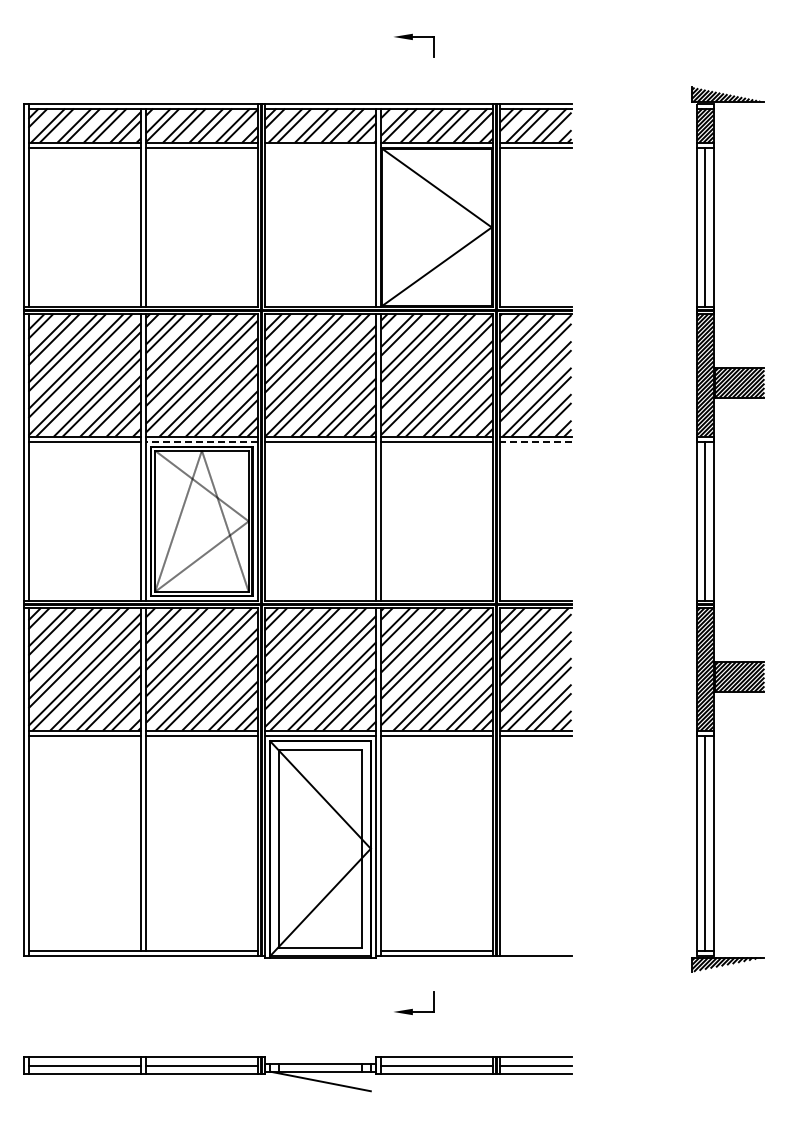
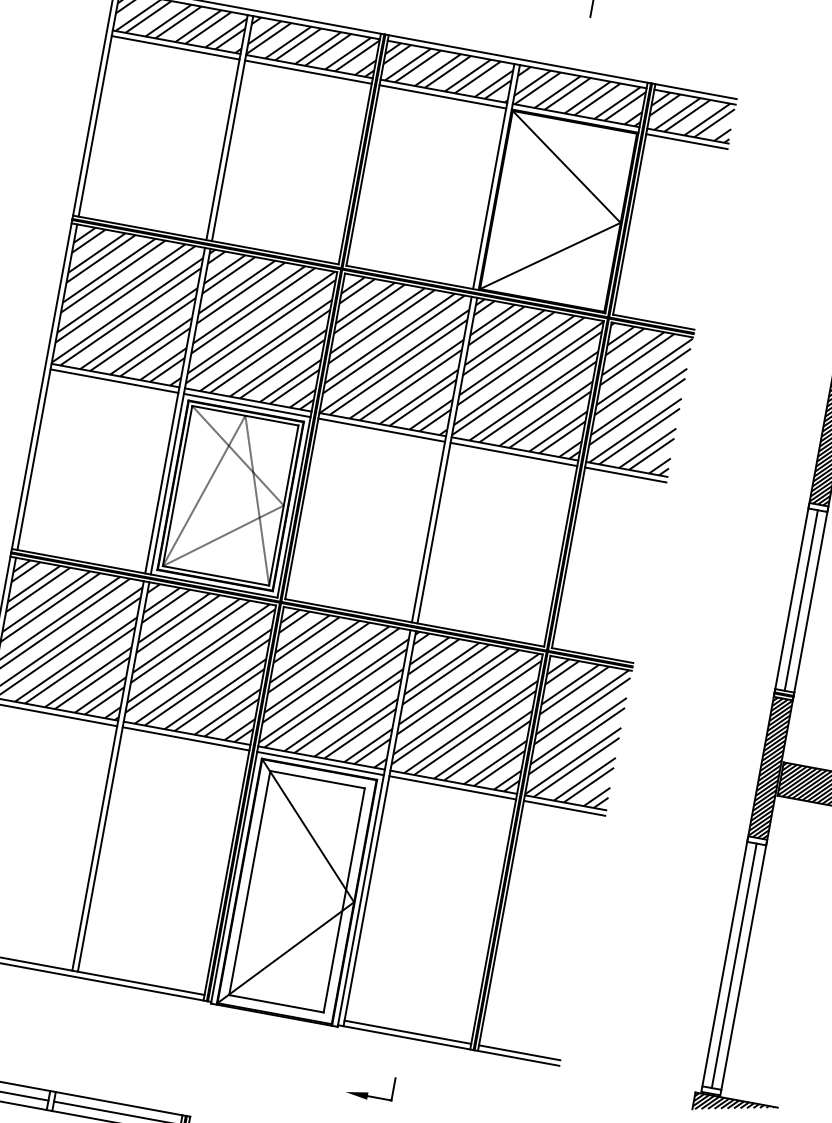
line: (320, 147) -> (442, 96), added
line: (201, 441) -> (246, 405), dashed -> solid
line: (535, 441) -> (625, 474), dashed -> solid
line: (535, 951) -> (519, 1053), added

